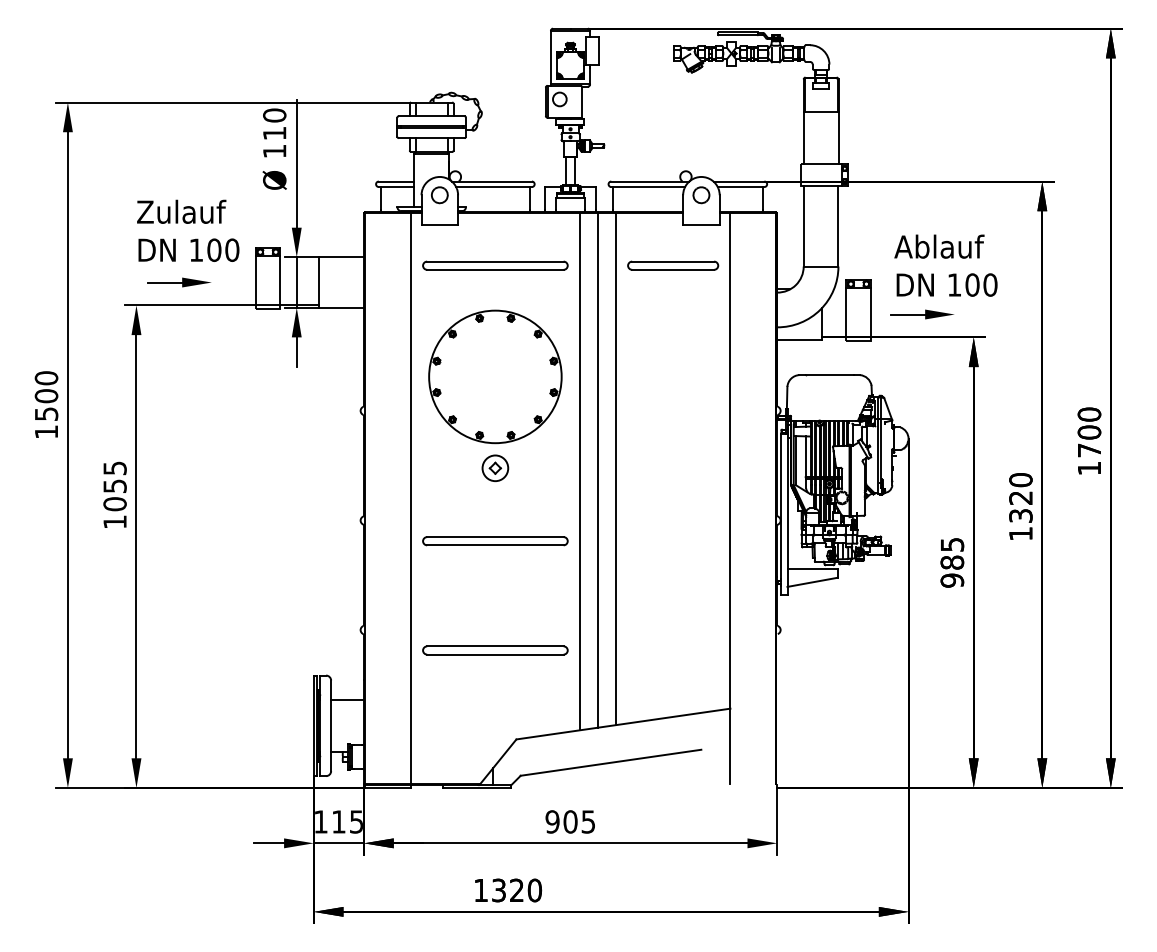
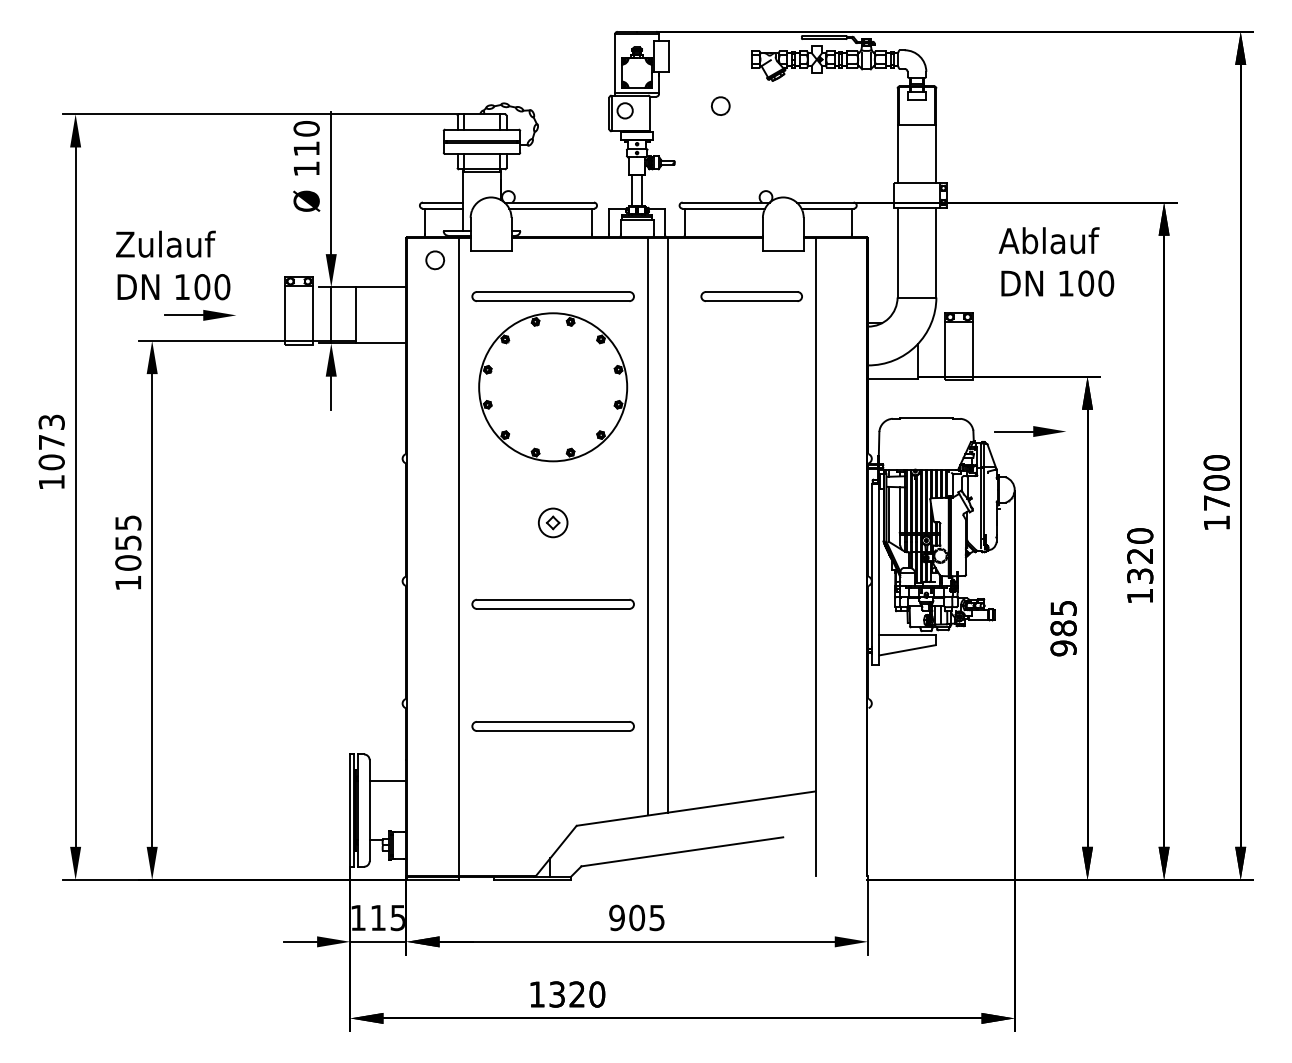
part: (439, 195) -> (434, 260), moved
part: (701, 195) -> (720, 106), moved
text: (188, 230) -> (173, 265), moved
text: (945, 265) -> (1055, 261), moved
part: (922, 314) -> (1030, 431), moved
part: (495, 376) -> (553, 386), moved
text: (46, 396) -> (51, 442), 1500 -> 1073
line: (615, 468) -> (687, 523), removed

